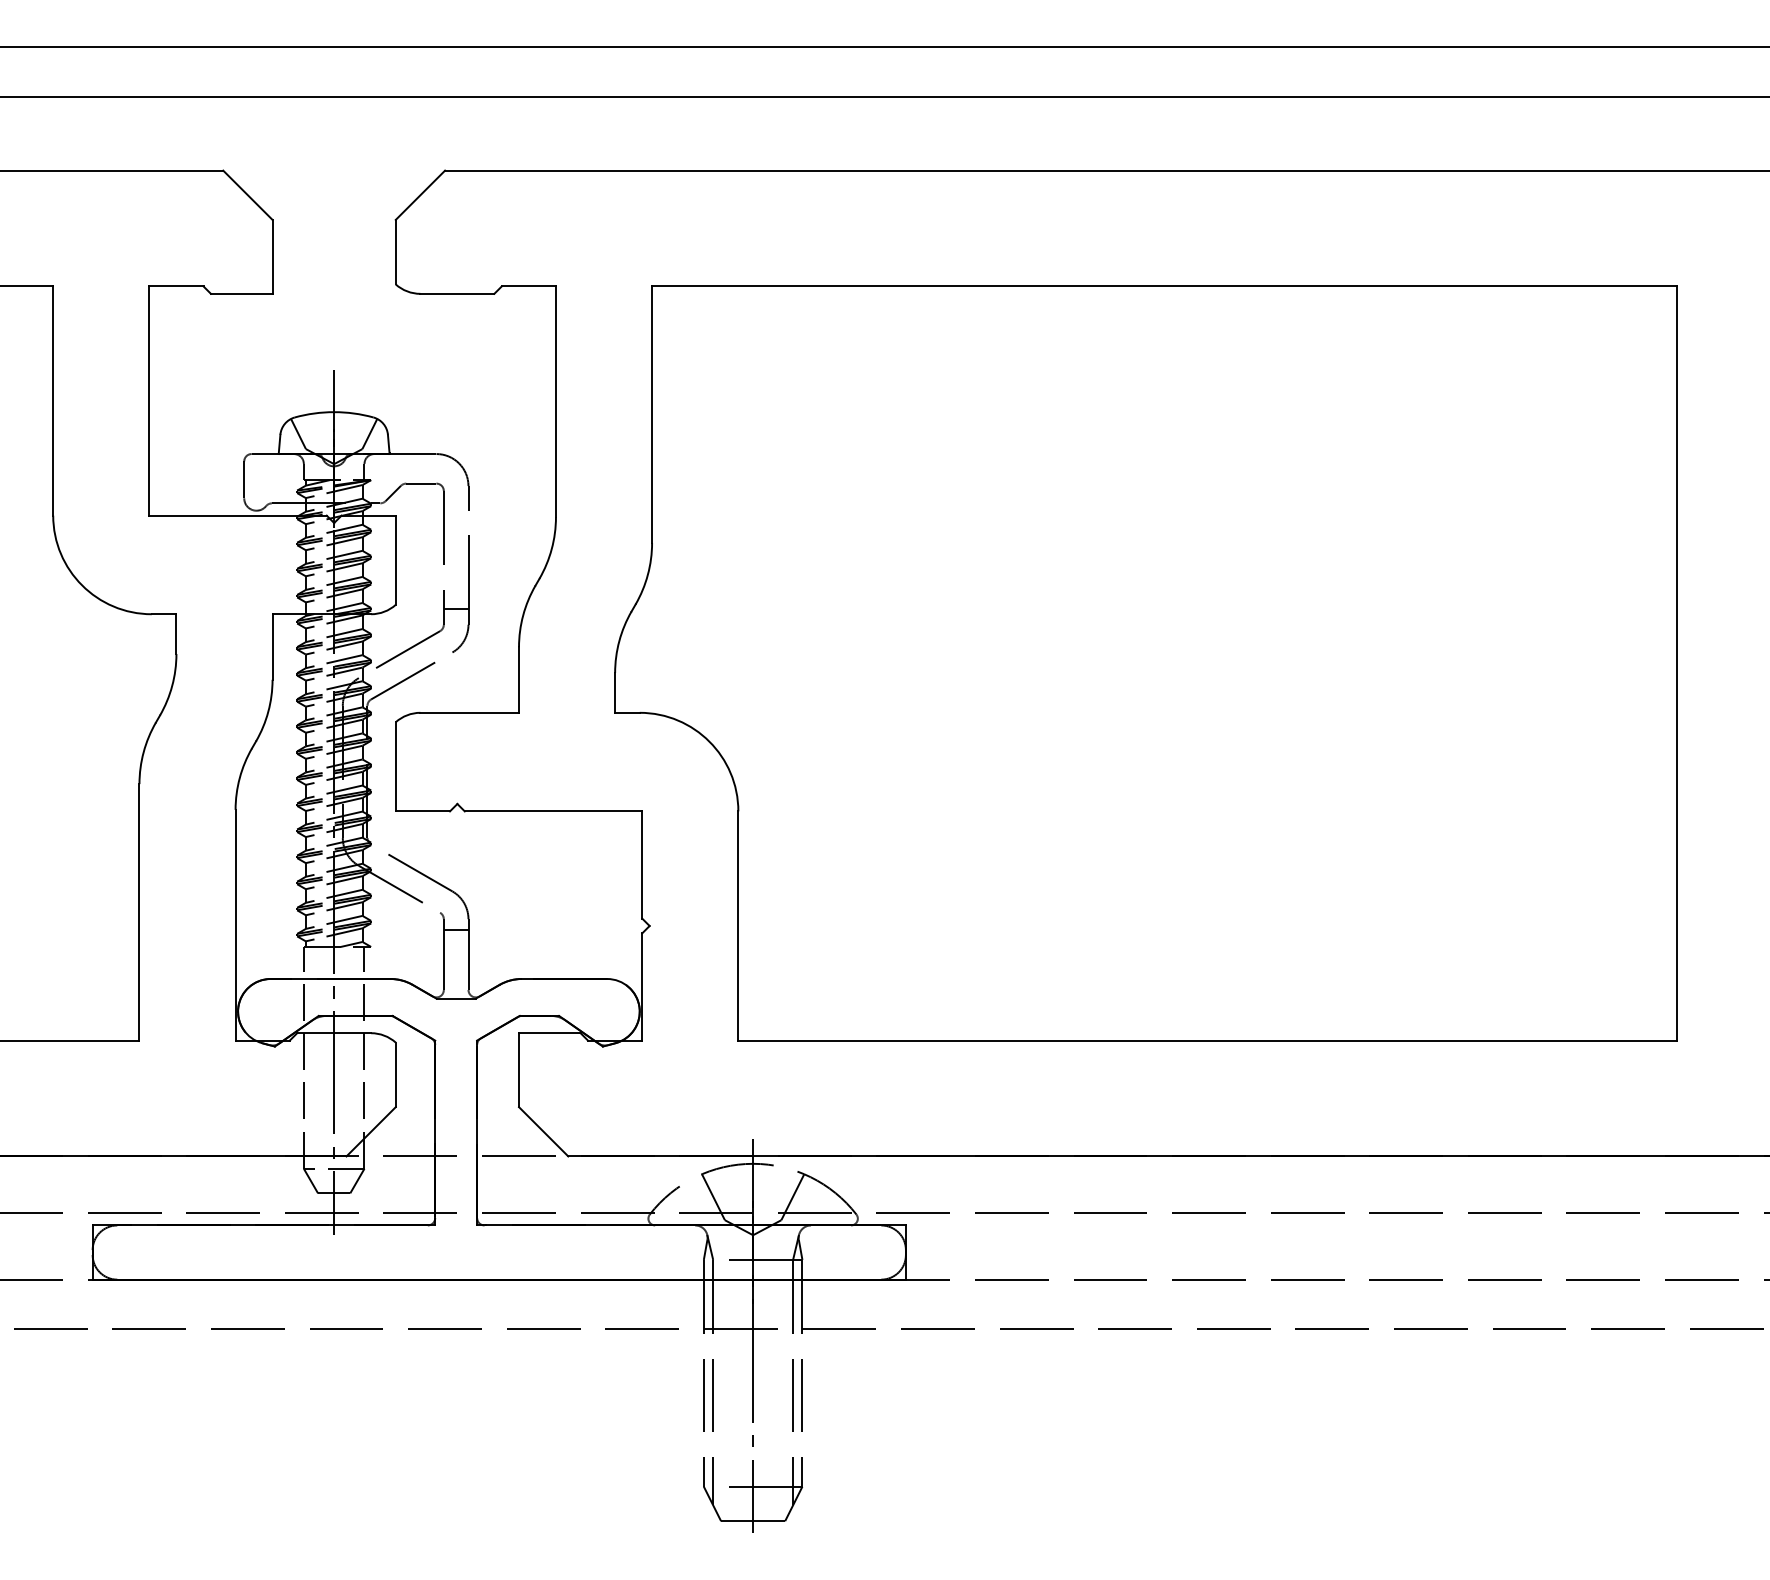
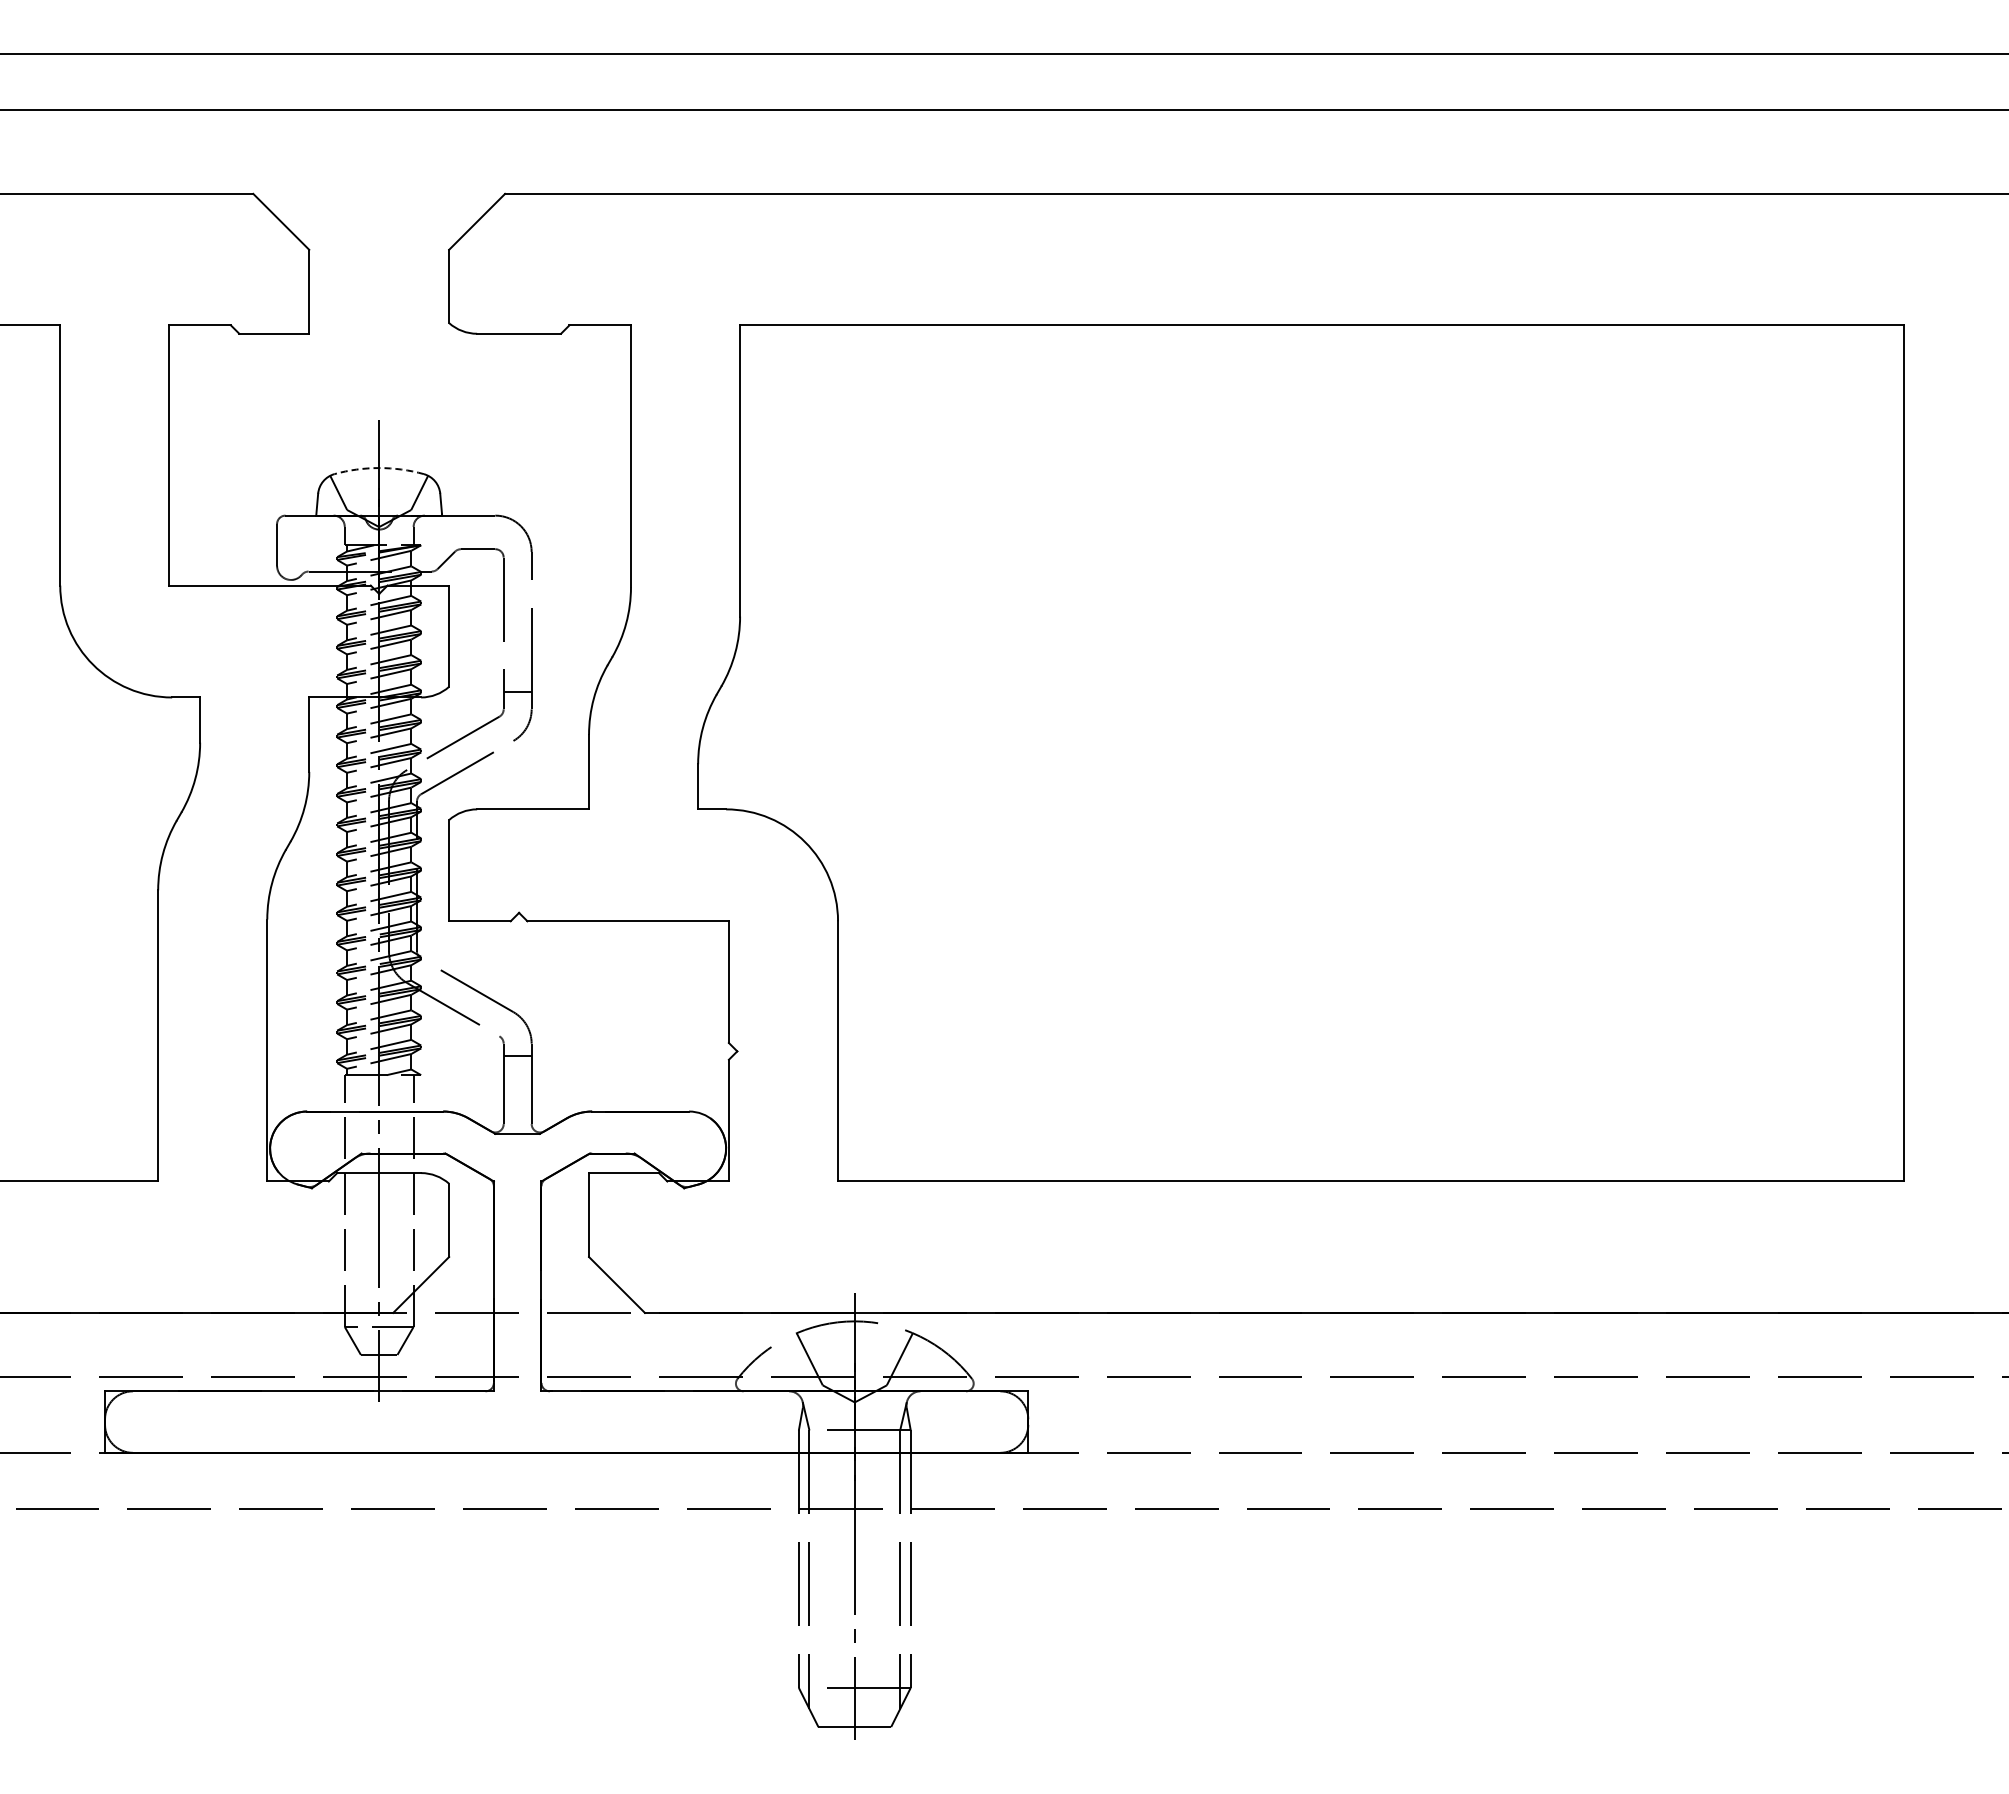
arc: (334, 412) -> (379, 468), solid -> dashed

